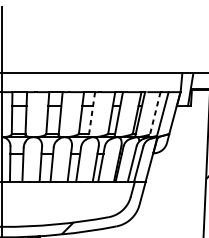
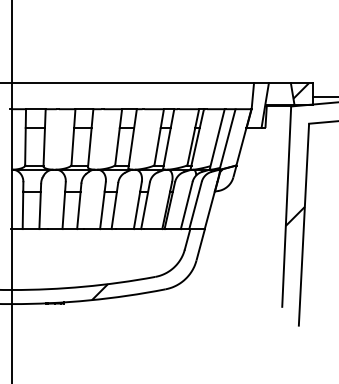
line: (91, 113) -> (132, 138), dashed -> solid
line: (155, 114) -> (217, 139), dashed -> solid

